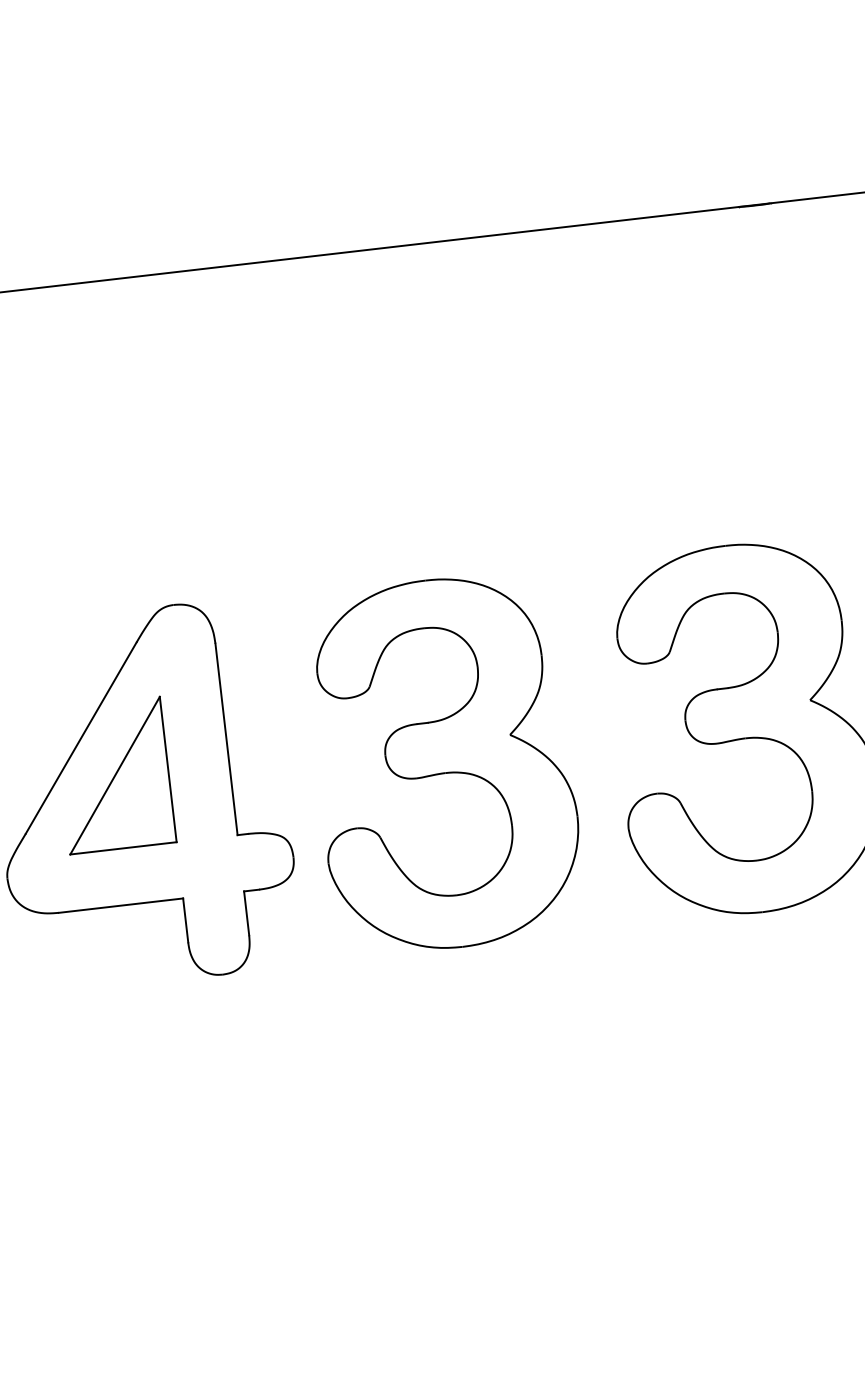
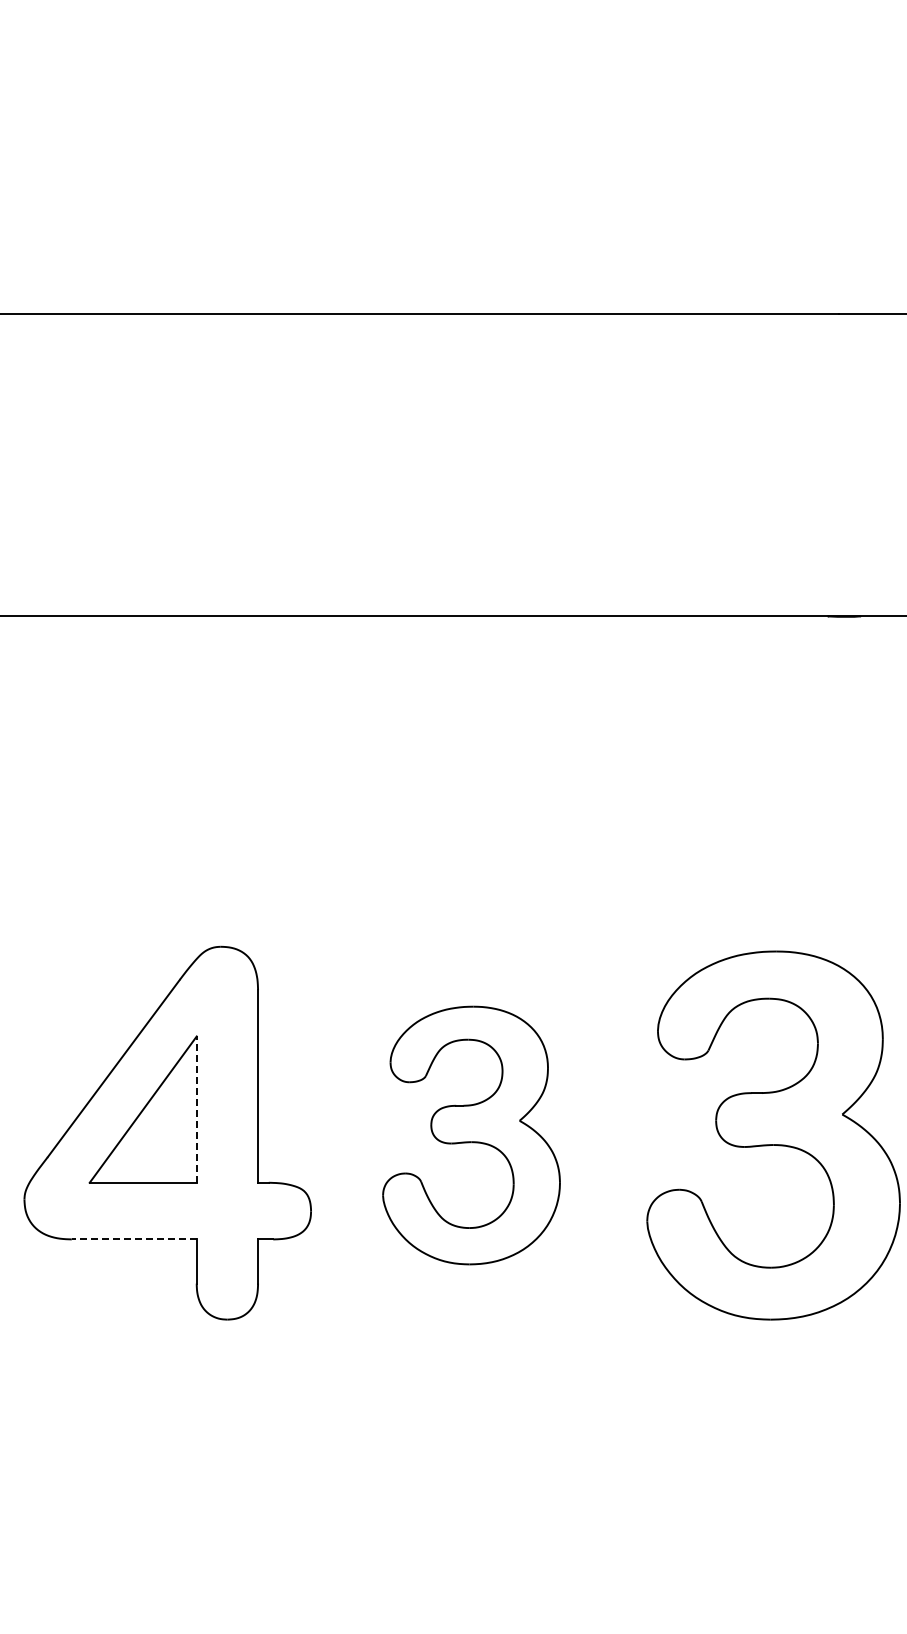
part: (444, 763) -> (471, 1135), size x0.7
line: (167, 769) -> (196, 1109), solid -> dashed
line: (120, 905) -> (133, 1239), solid -> dashed

